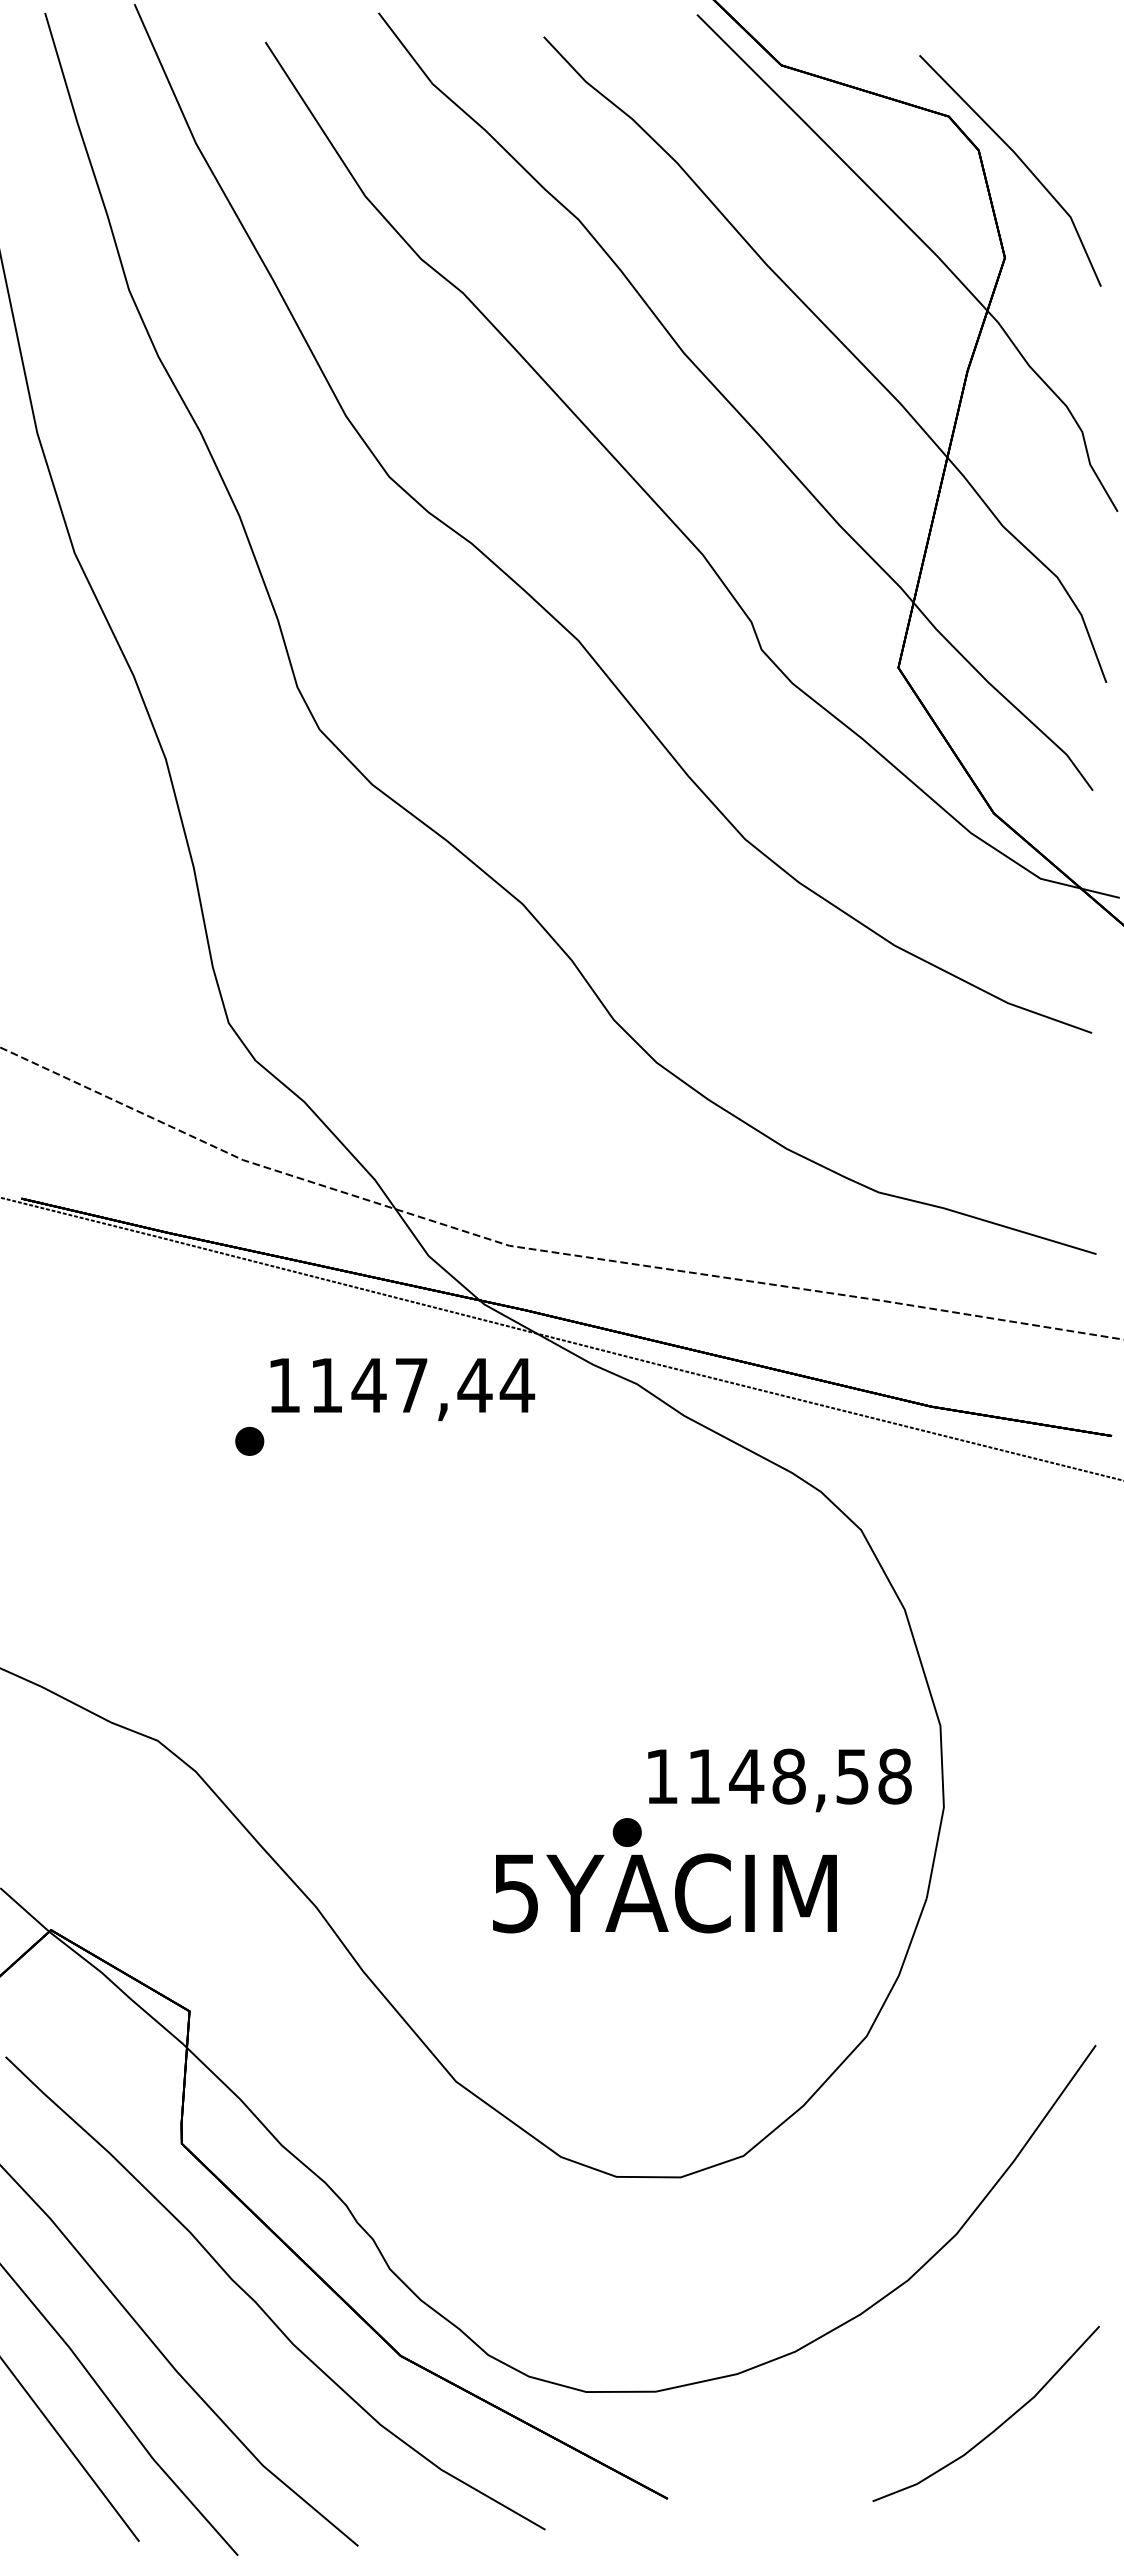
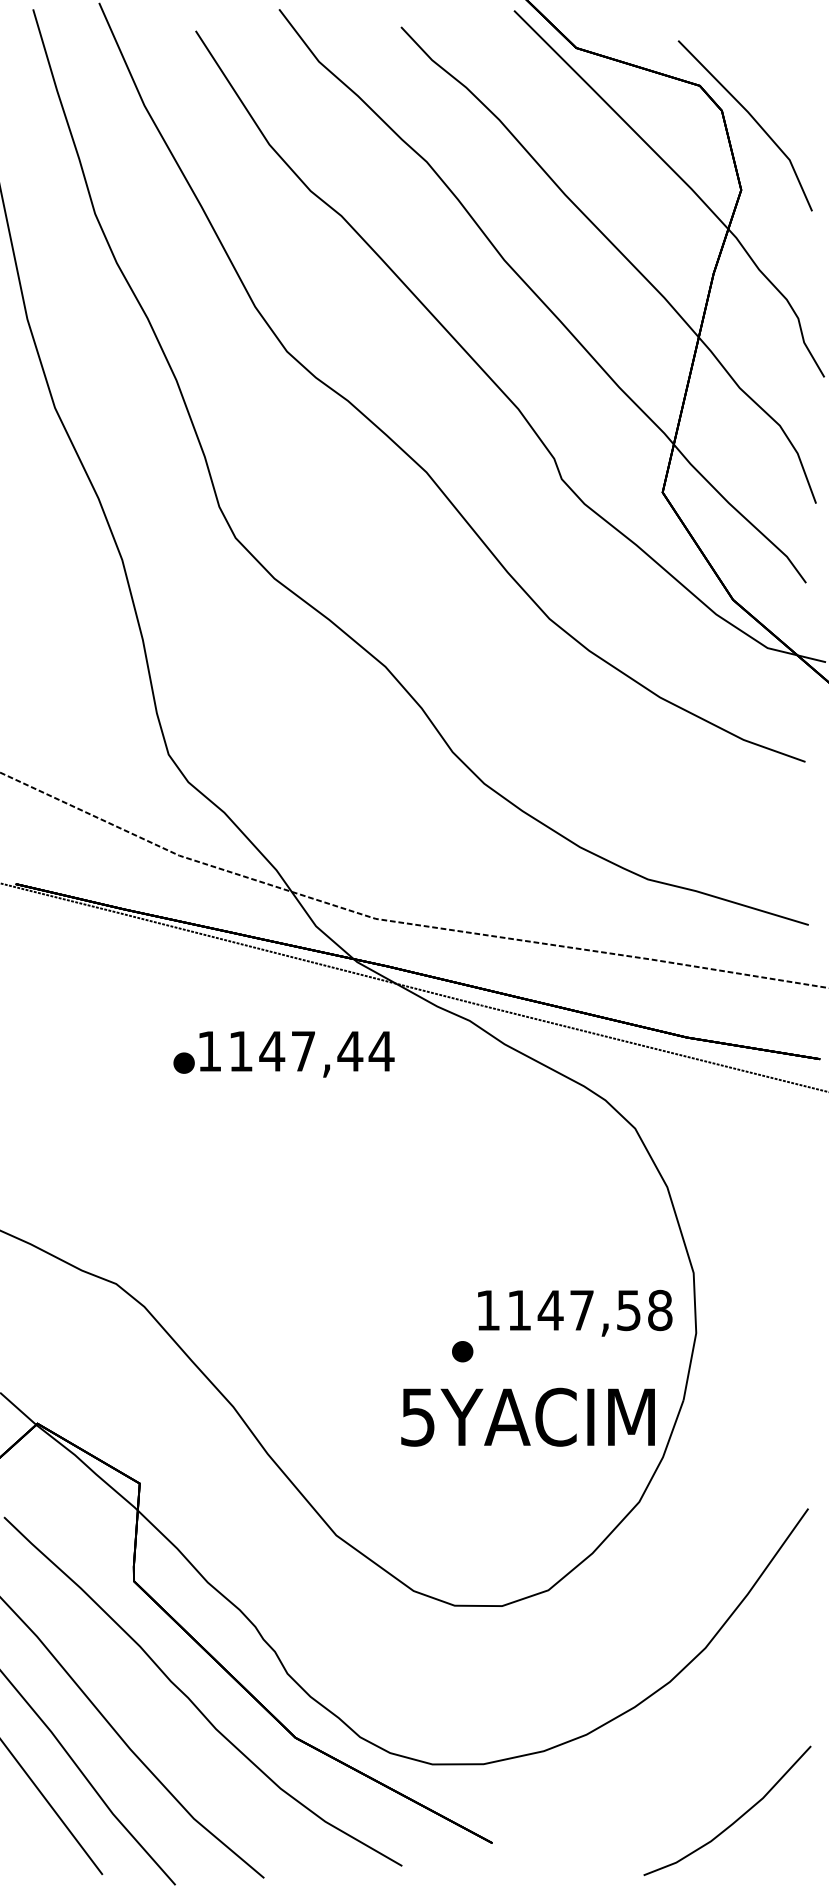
text: (402, 1389) -> (296, 1054), moved
text: (788, 1776) -> (581, 1310), 1148,58 -> 1147,58
text: (664, 1893) -> (527, 1417), moved
curve: (996, 2427) -> (735, 1820), moved

